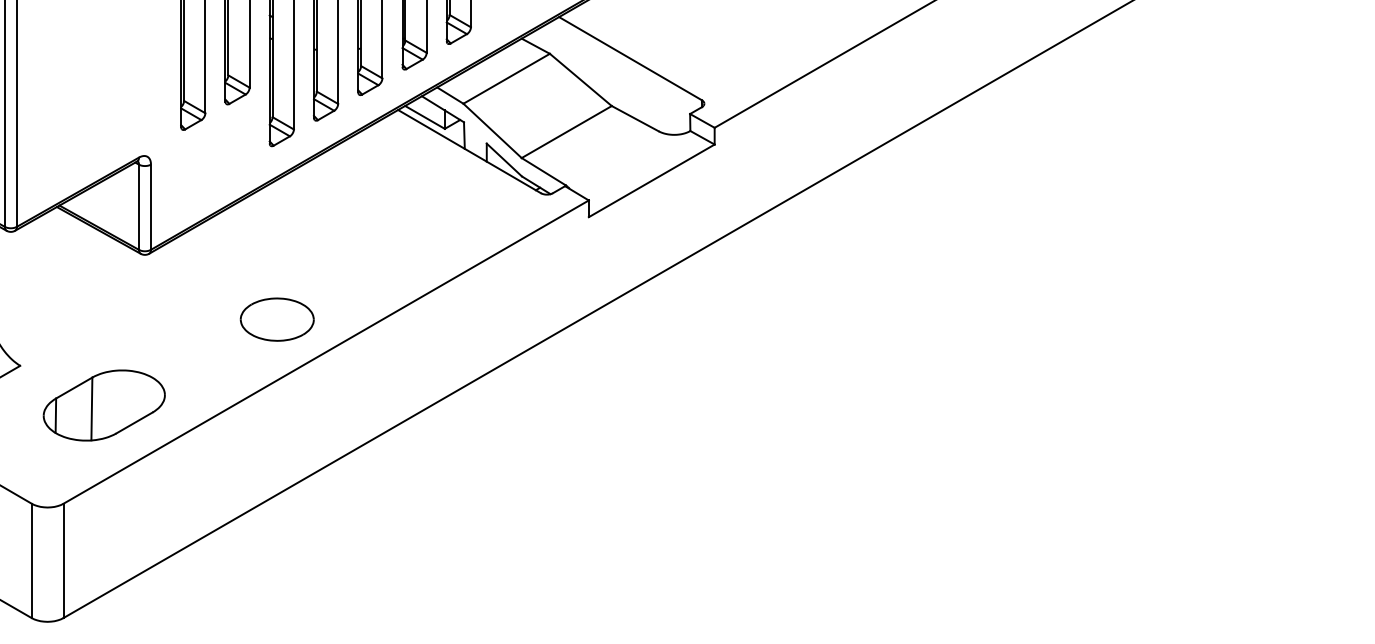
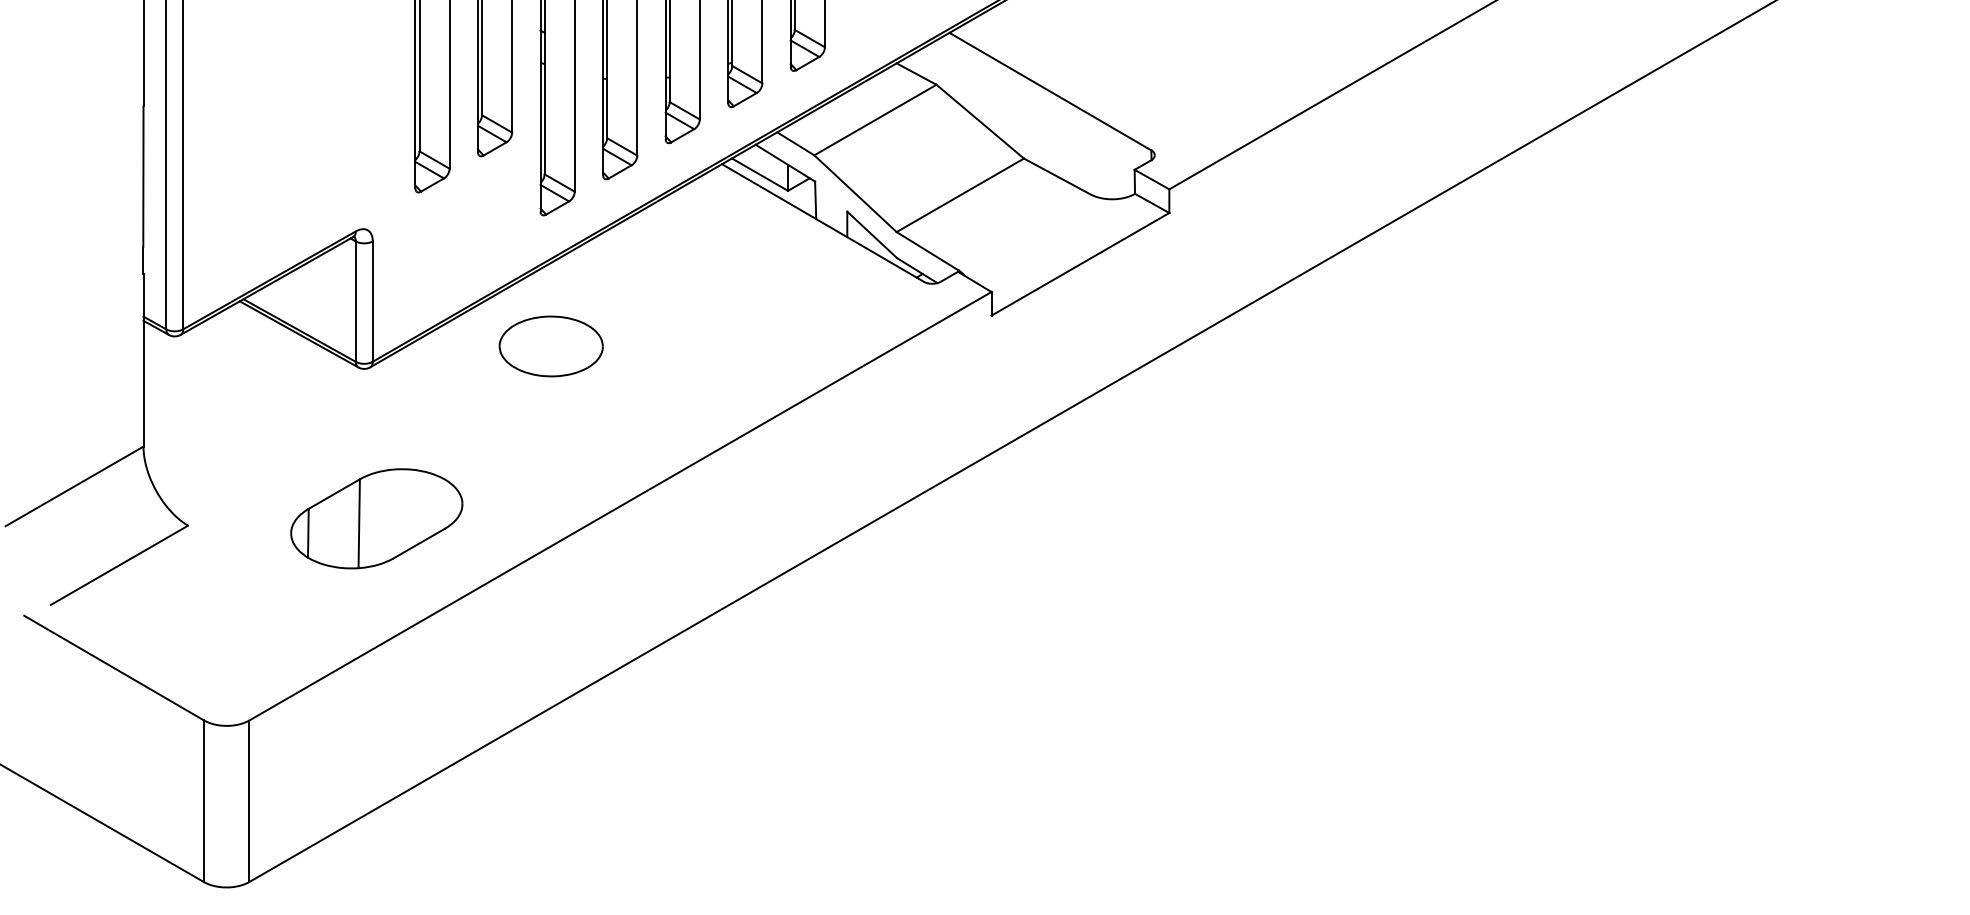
part: (276, 319) -> (550, 346), moved
part: (104, 405) -> (376, 518), moved

